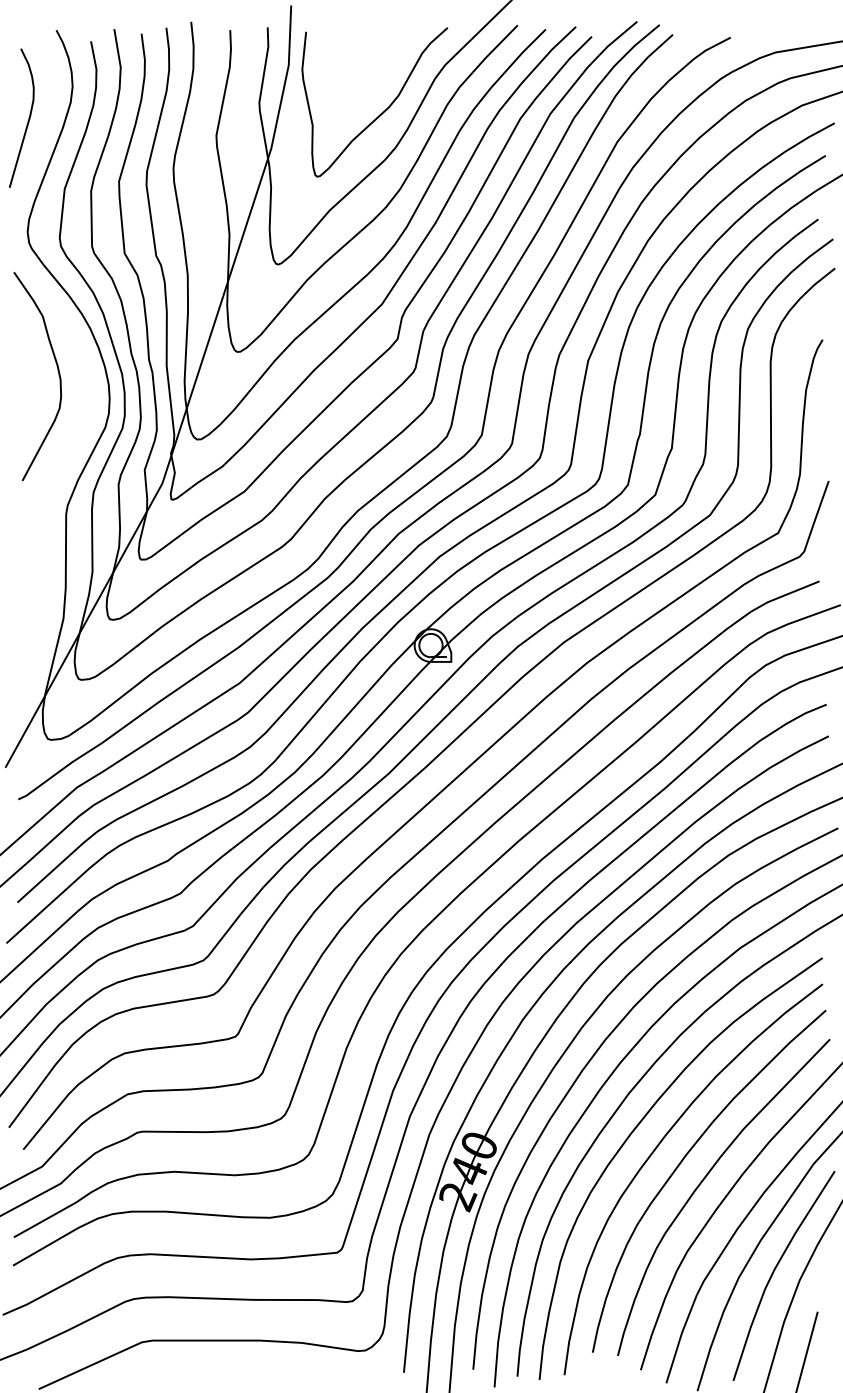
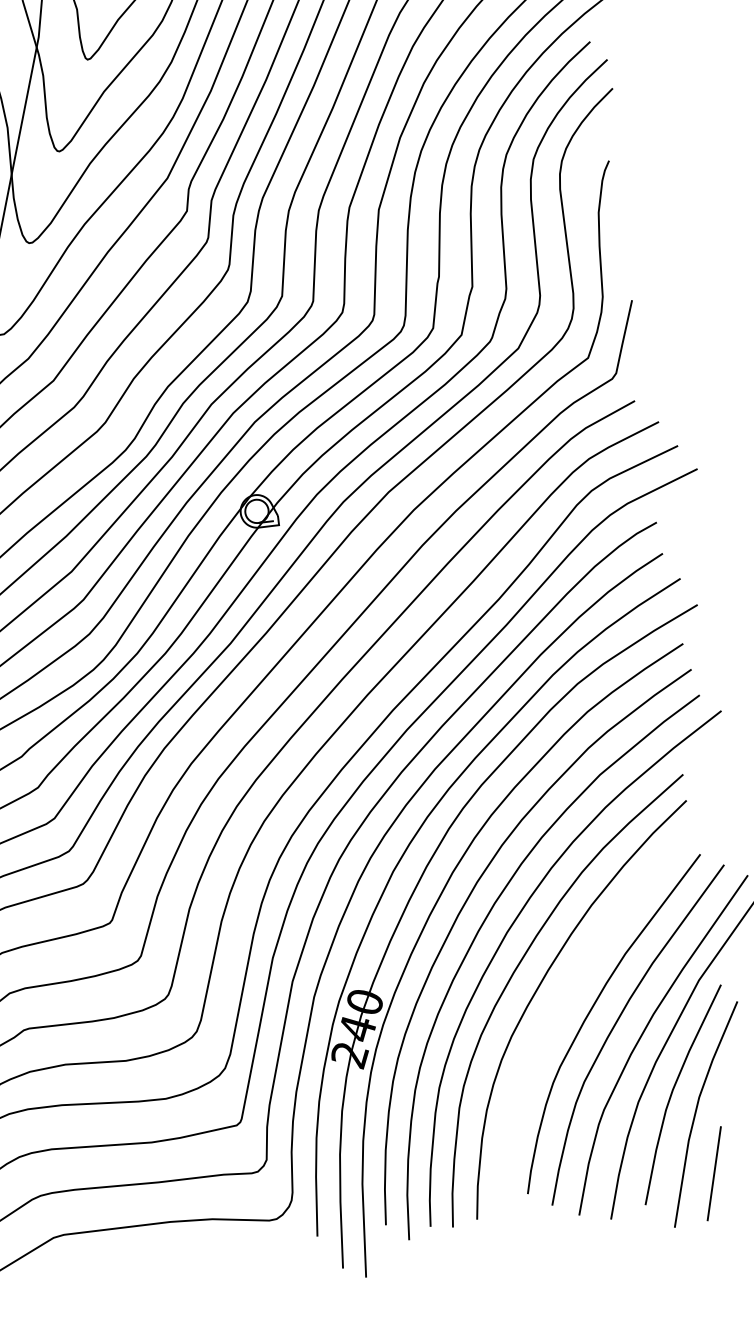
curve: (684, 1159) -> (570, 991), removed

